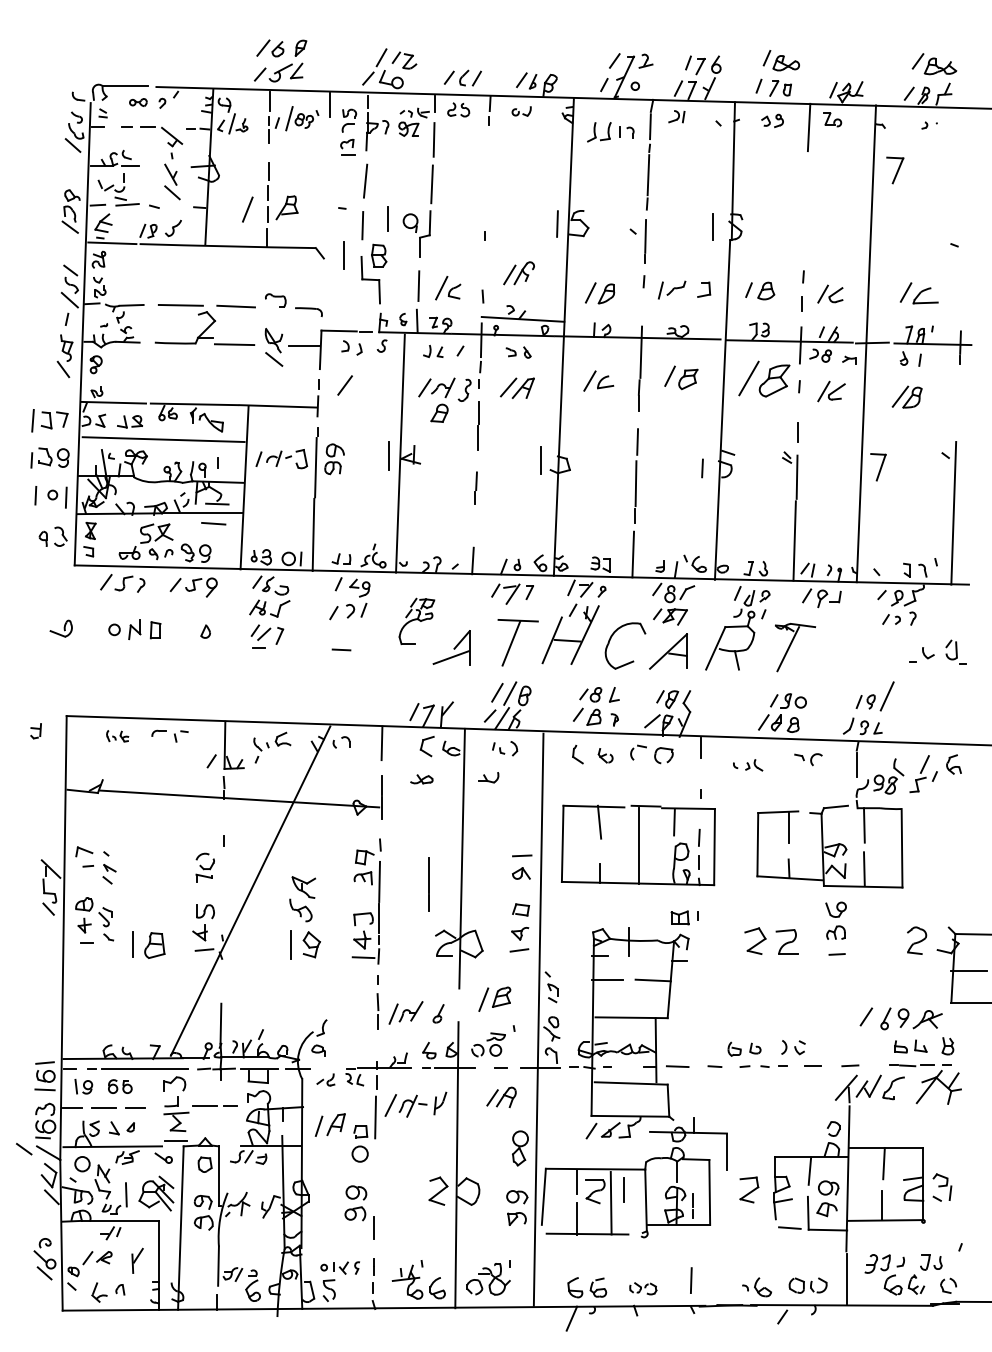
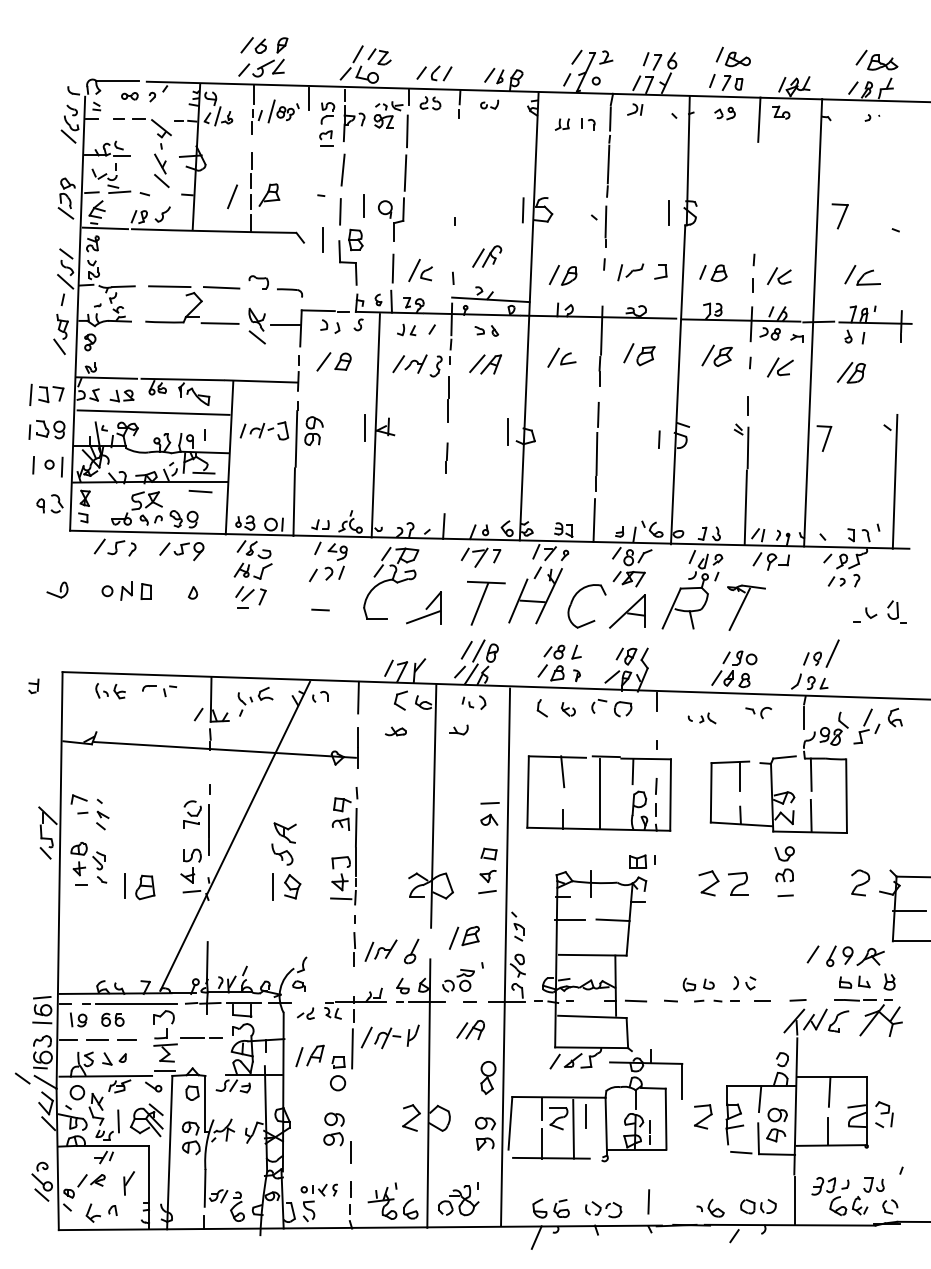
part: (599, 132) -> (562, 124), size x0.62
part: (895, 170) -> (840, 216), moved
part: (763, 378) -> (716, 355), size x0.62
part: (439, 412) -> (343, 360), moved
part: (416, 621) -> (390, 583), size x1.67
part: (117, 735) -> (110, 690), size x1.43
line: (428, 884) -> (208, 830), moved
part: (438, 1013) -> (411, 951), size x1.43
part: (643, 1288) -> (603, 1209), size x1.43

